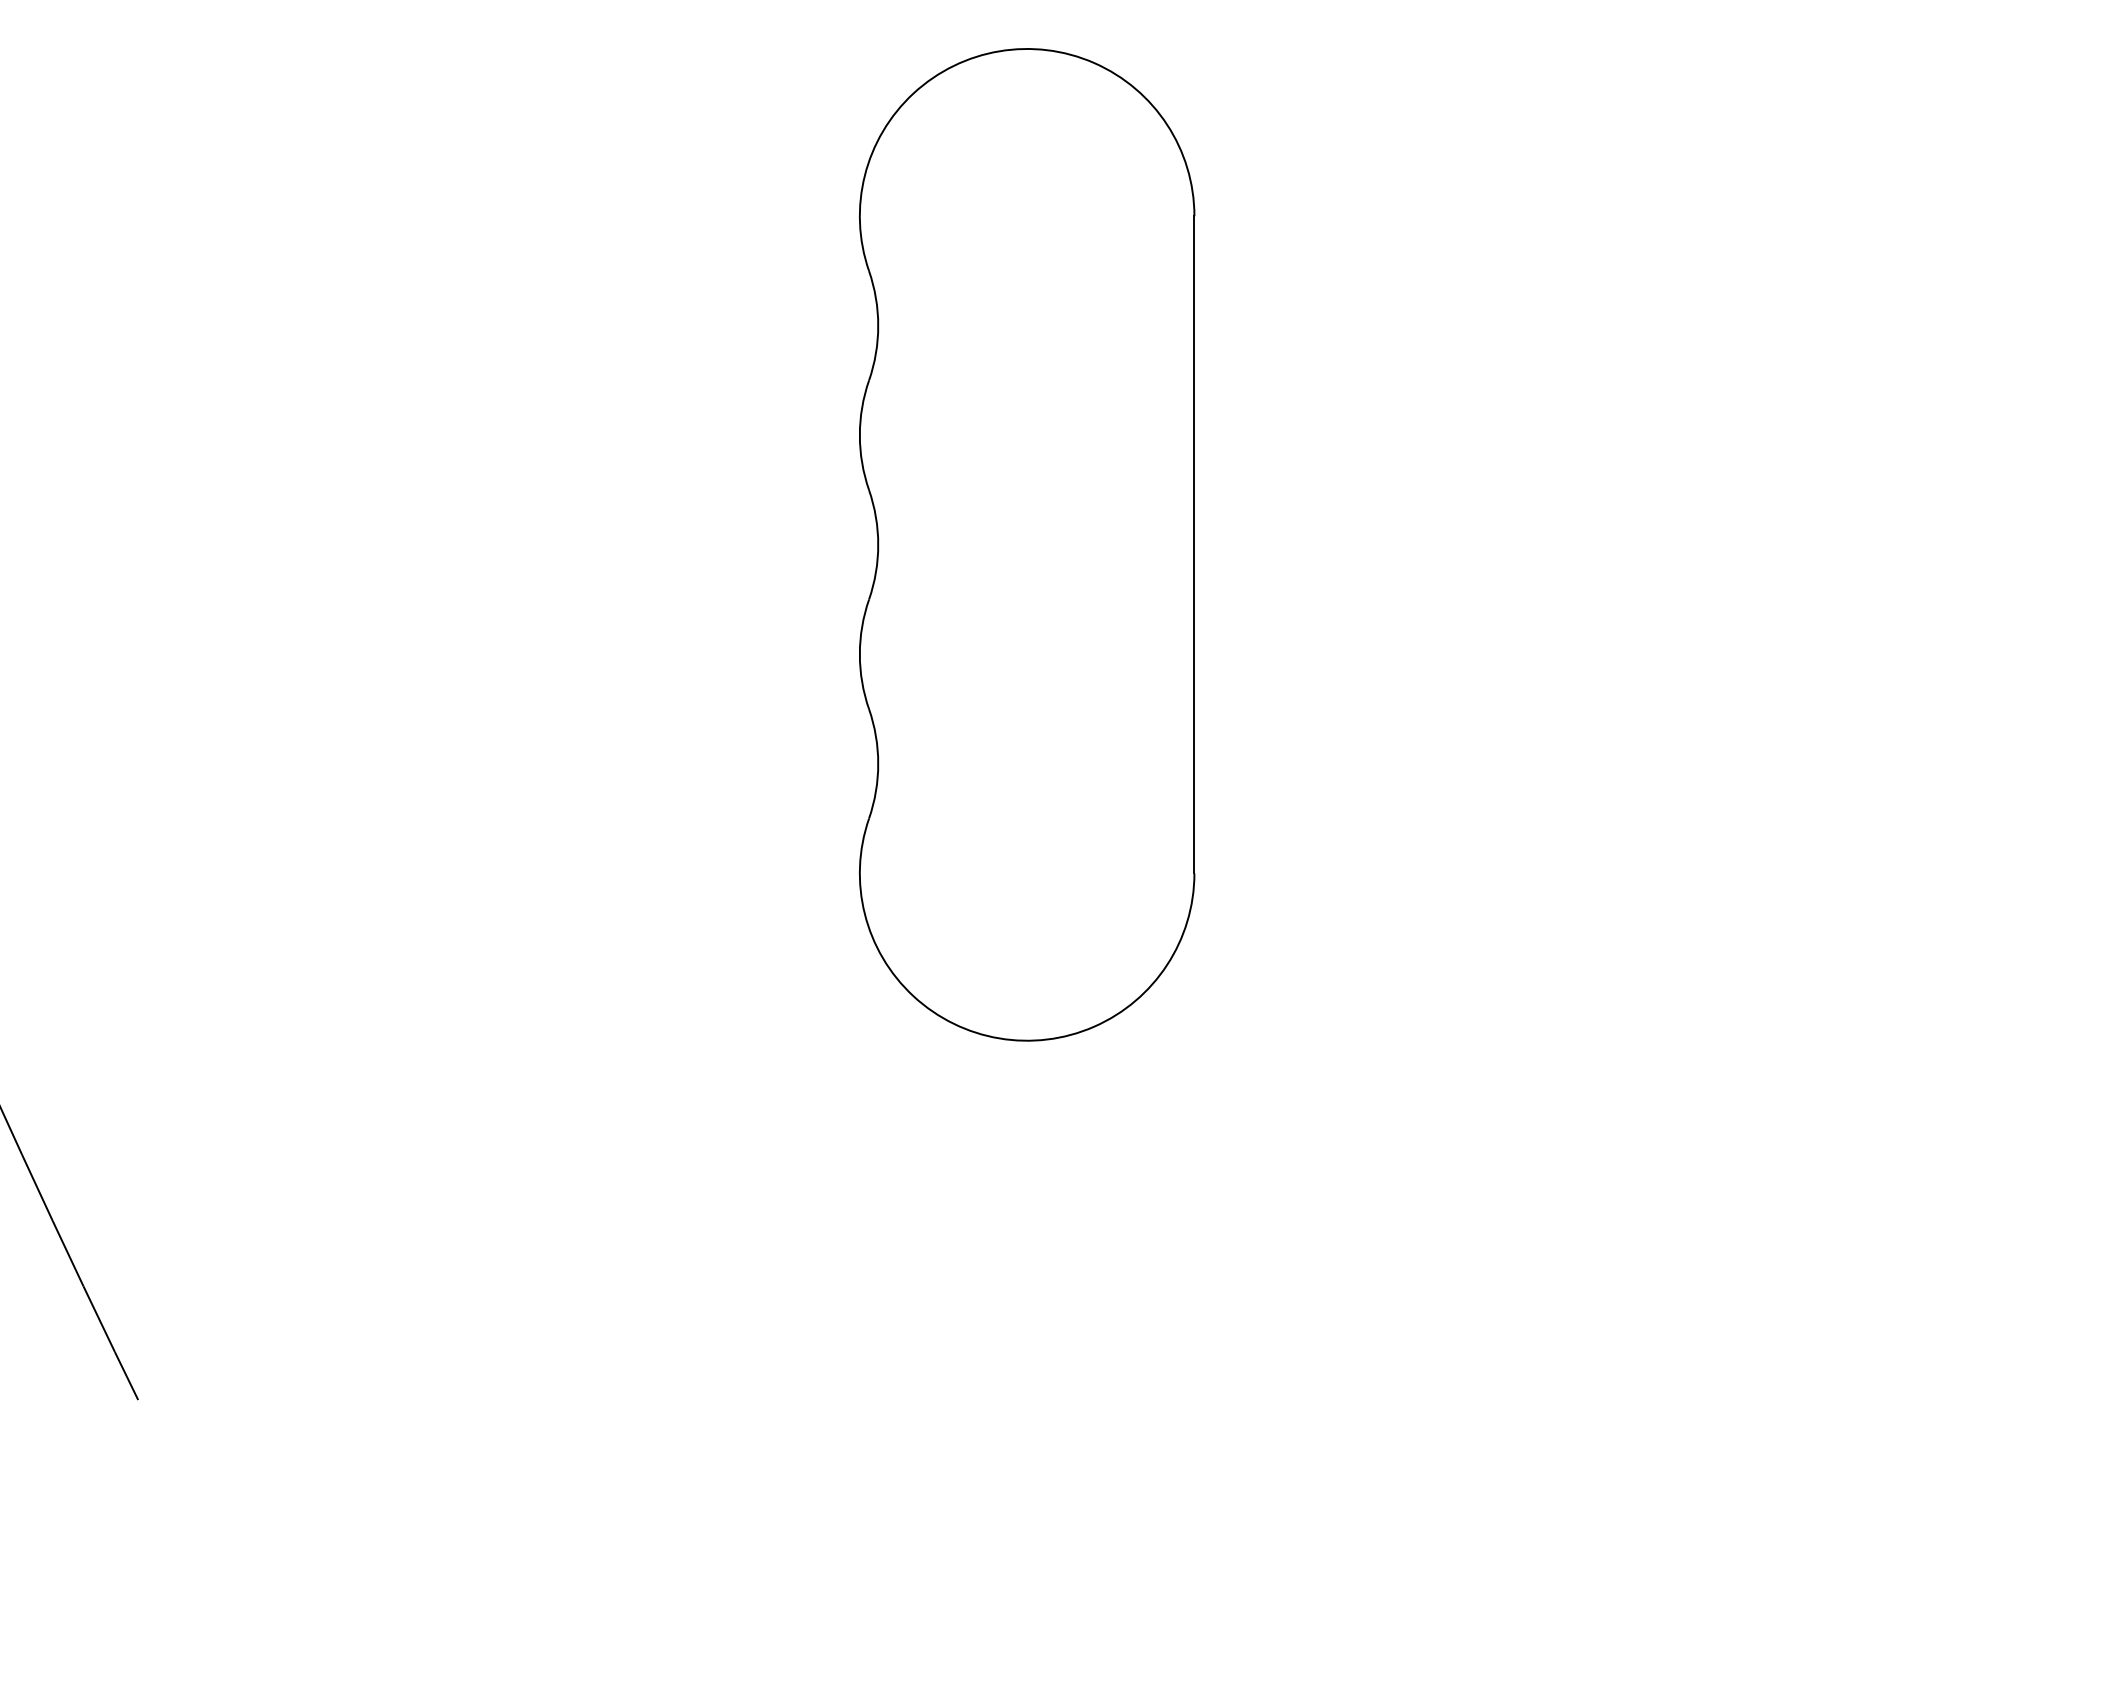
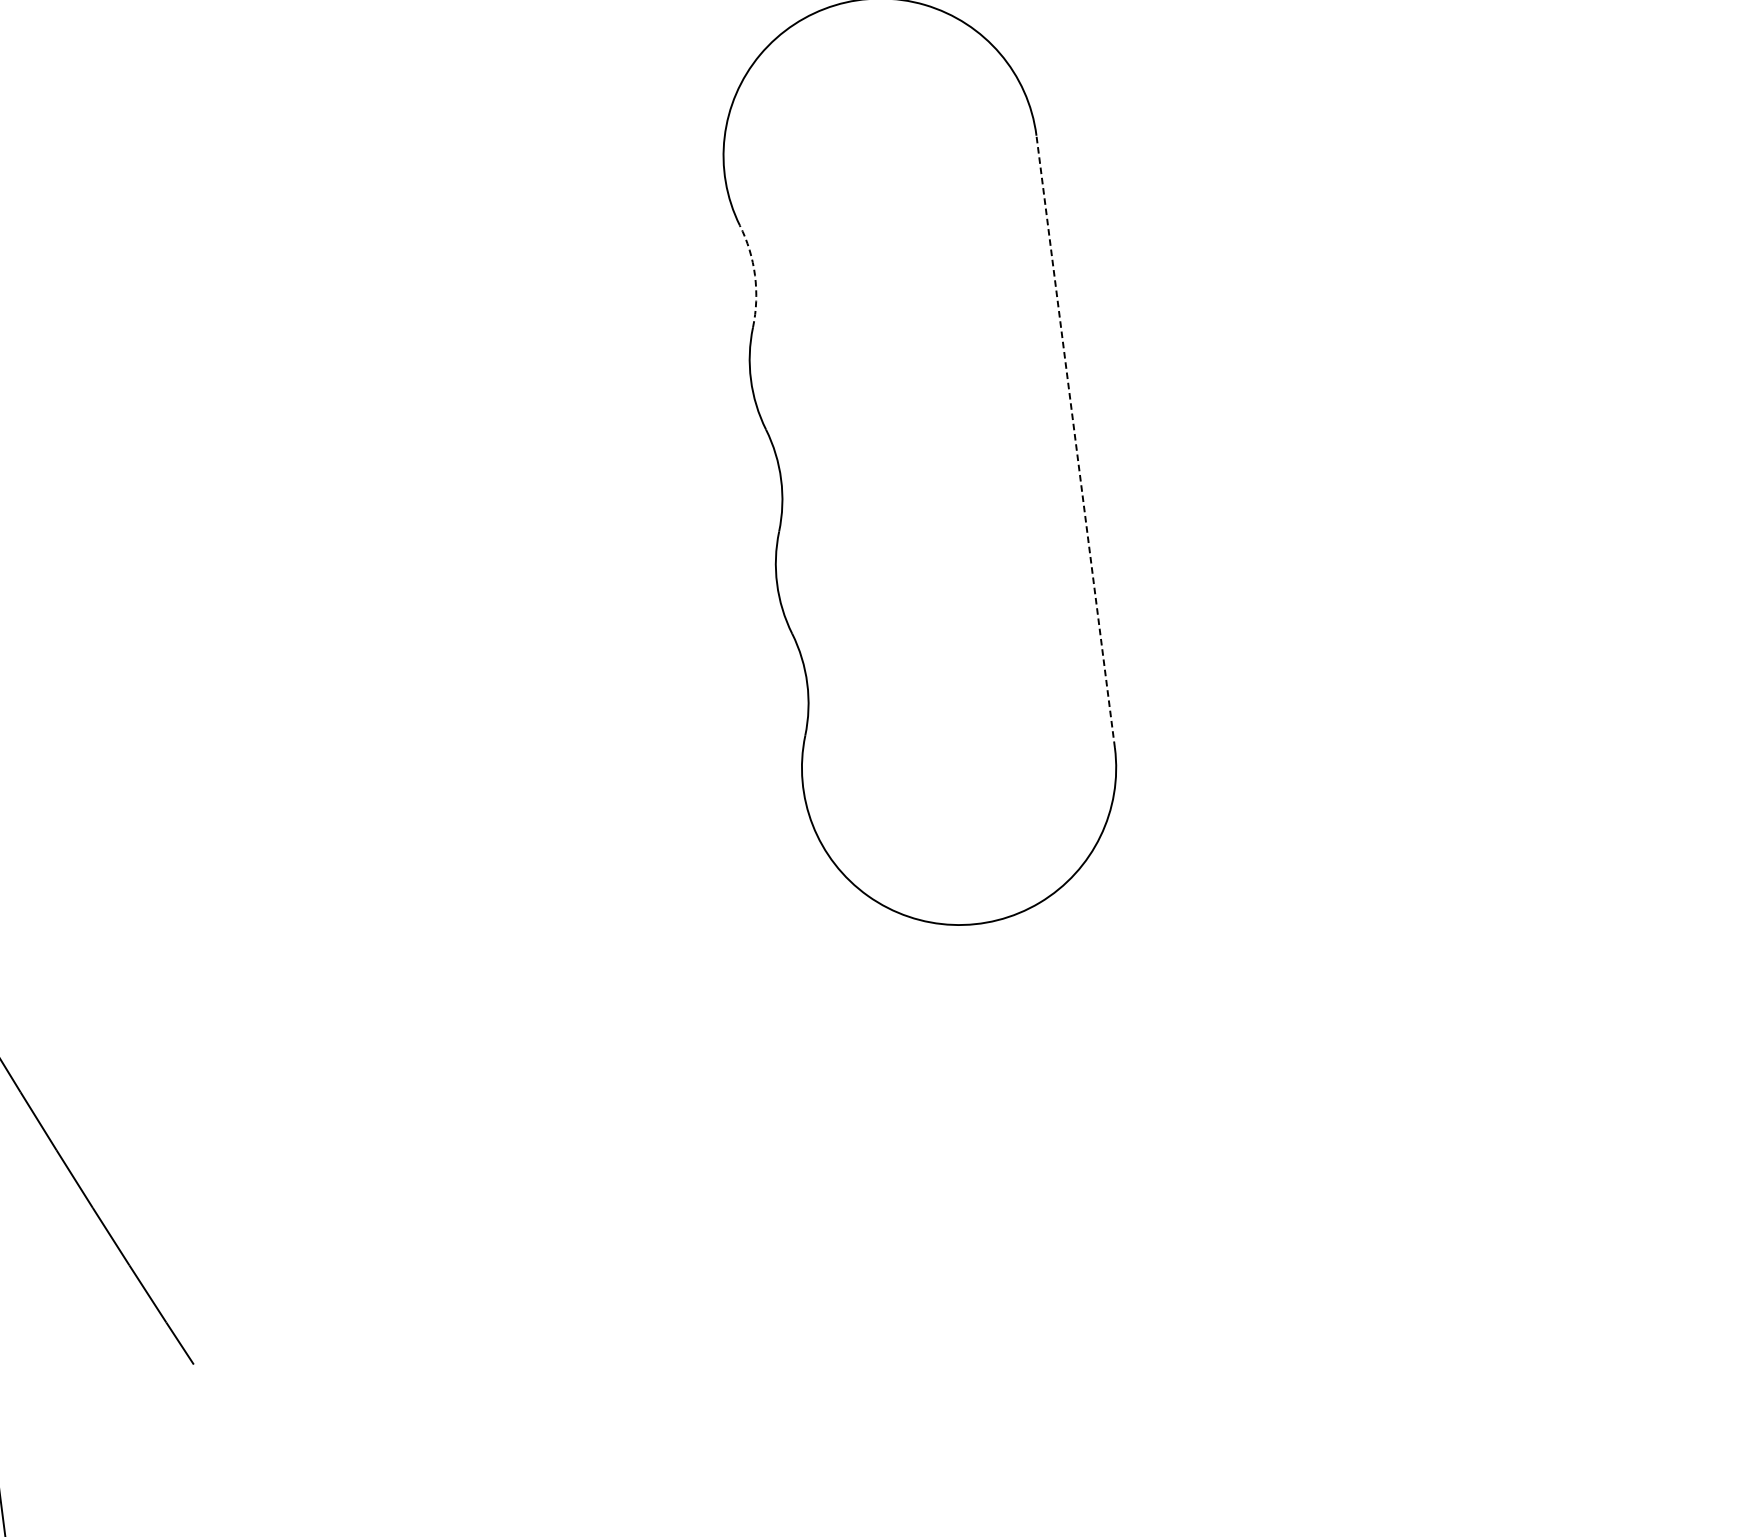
arc: (878, 325) -> (755, 275), solid -> dashed
line: (1194, 544) -> (1075, 441), solid -> dashed

